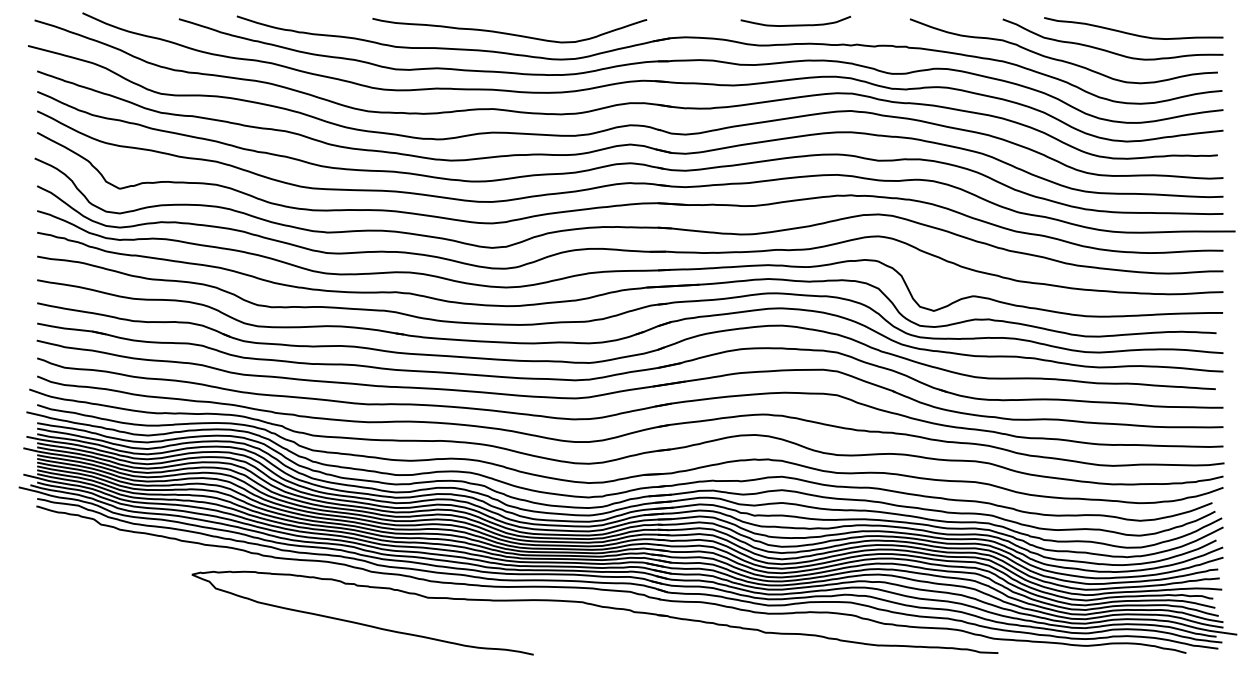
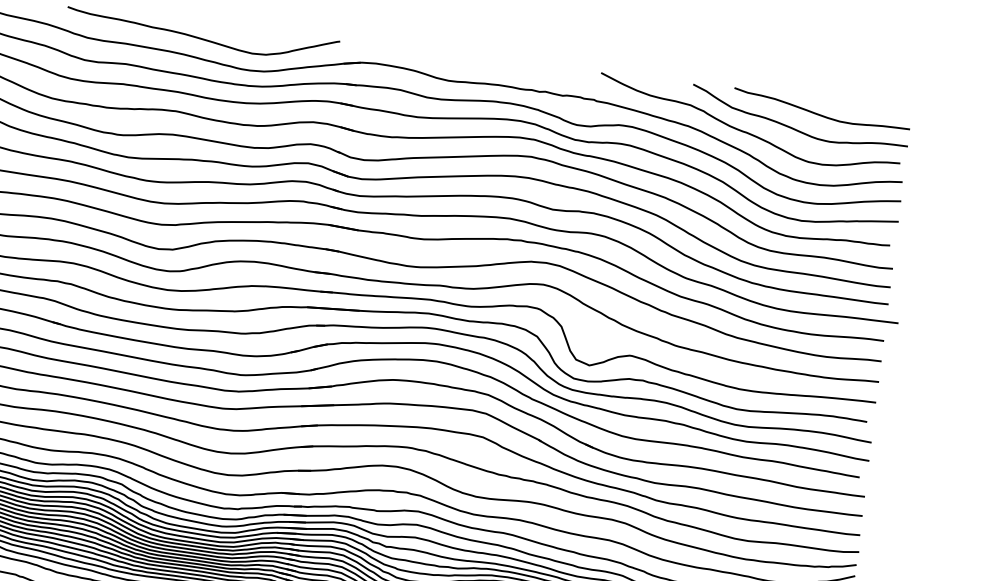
curve: (795, 24) -> (486, 64), removed

